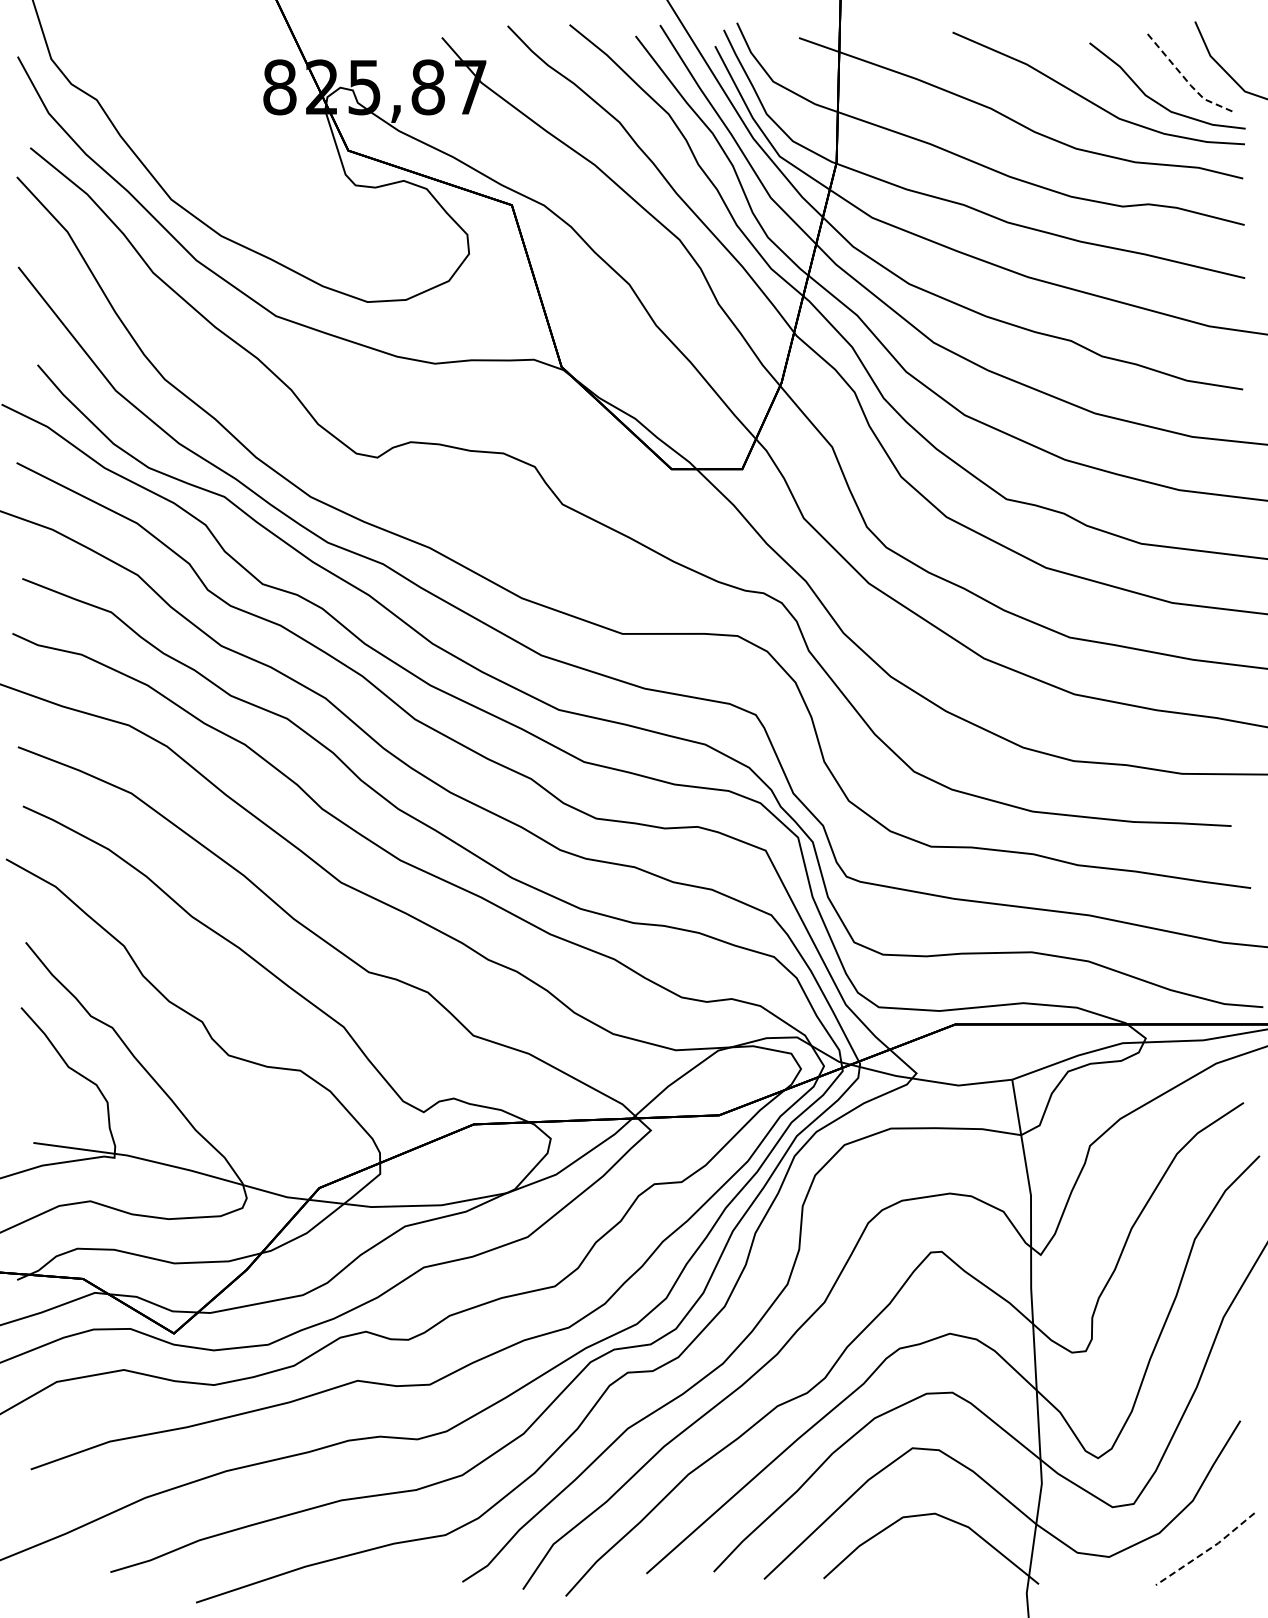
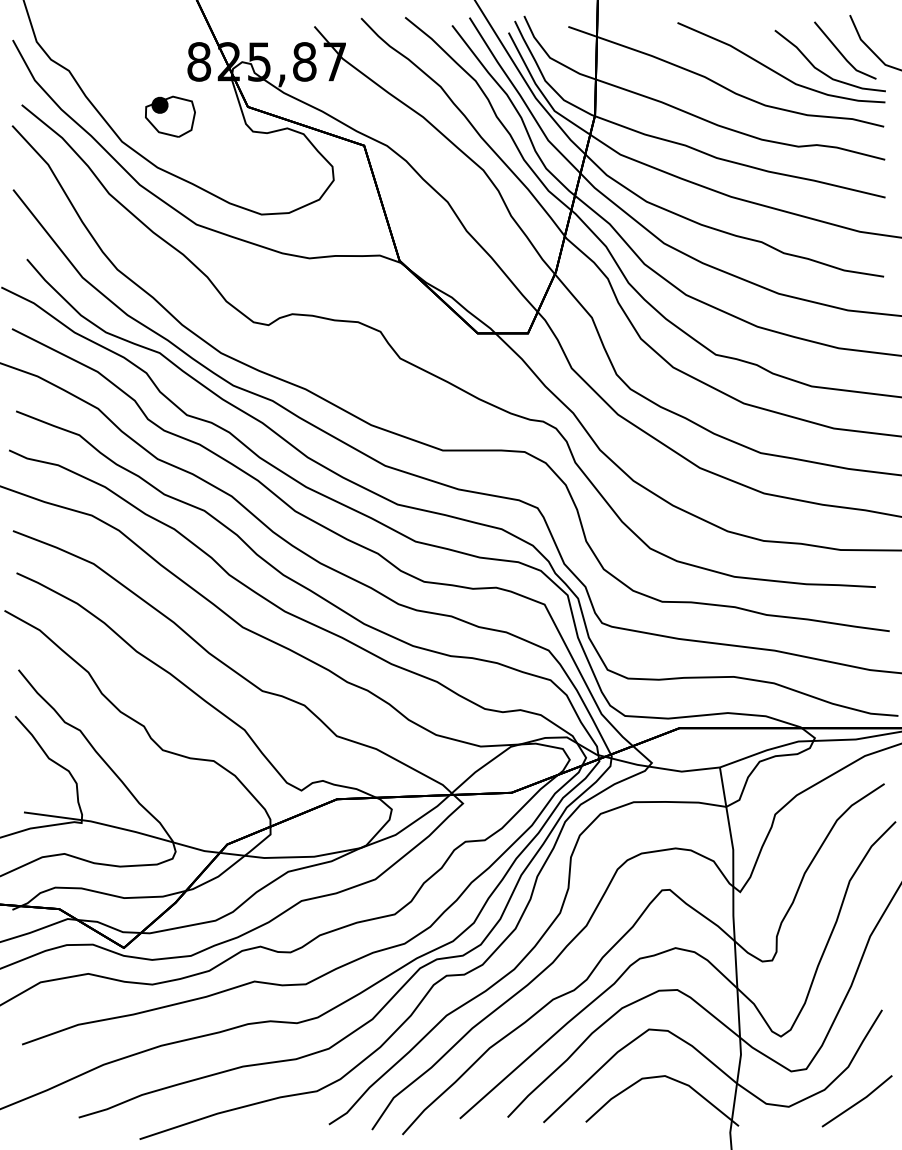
line: (1184, 78) -> (842, 55), dashed -> solid
part: (239, 164) -> (170, 116), added
line: (1206, 1550) -> (858, 1102), dashed -> solid

